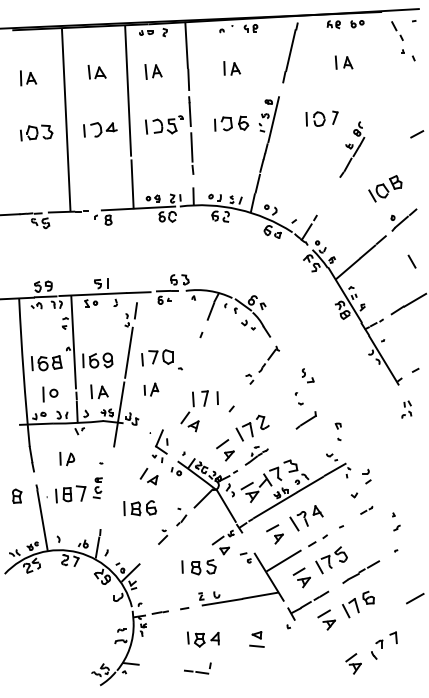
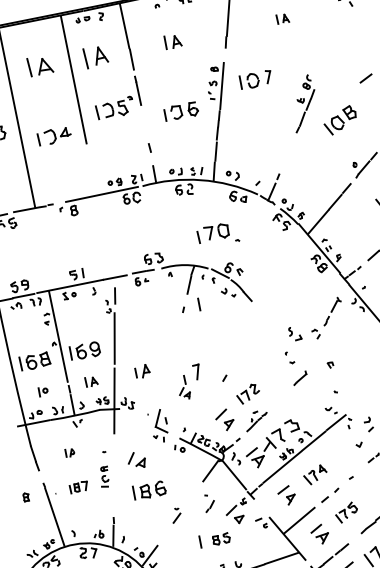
part: (343, 62) -> (282, 18), size x0.7
part: (153, 71) -> (95, 56), size x1.4
part: (96, 72) -> (39, 66), size x1.4
part: (321, 118) -> (255, 79), moved
part: (231, 123) -> (181, 111), moved
part: (100, 129) -> (54, 136), moved
line: (191, 147) -> (145, 126), removed
line: (132, 184) -> (92, 171), removed
part: (385, 188) -> (340, 120), moved
part: (161, 359) -> (217, 234), moved
part: (262, 364) -> (326, 317), moved
part: (99, 391) -> (91, 381), size x0.7
part: (50, 394) -> (43, 391), size x0.6
line: (217, 397) -> (198, 303), moved
part: (189, 411) -> (183, 387), size x0.6
part: (305, 420) -> (299, 378), size x0.7
part: (337, 425) -> (329, 364), moved
part: (252, 427) -> (248, 393), size x0.7
part: (67, 458) -> (70, 452), size x0.6
part: (148, 476) -> (136, 460), moved
part: (70, 494) -> (78, 487), size x0.6
part: (17, 495) -> (26, 496), size x0.6
part: (181, 516) -> (209, 502), moved
part: (306, 518) -> (315, 475), size x0.7
part: (331, 560) -> (346, 512), size x0.7
part: (203, 567) -> (221, 539), size x0.7

